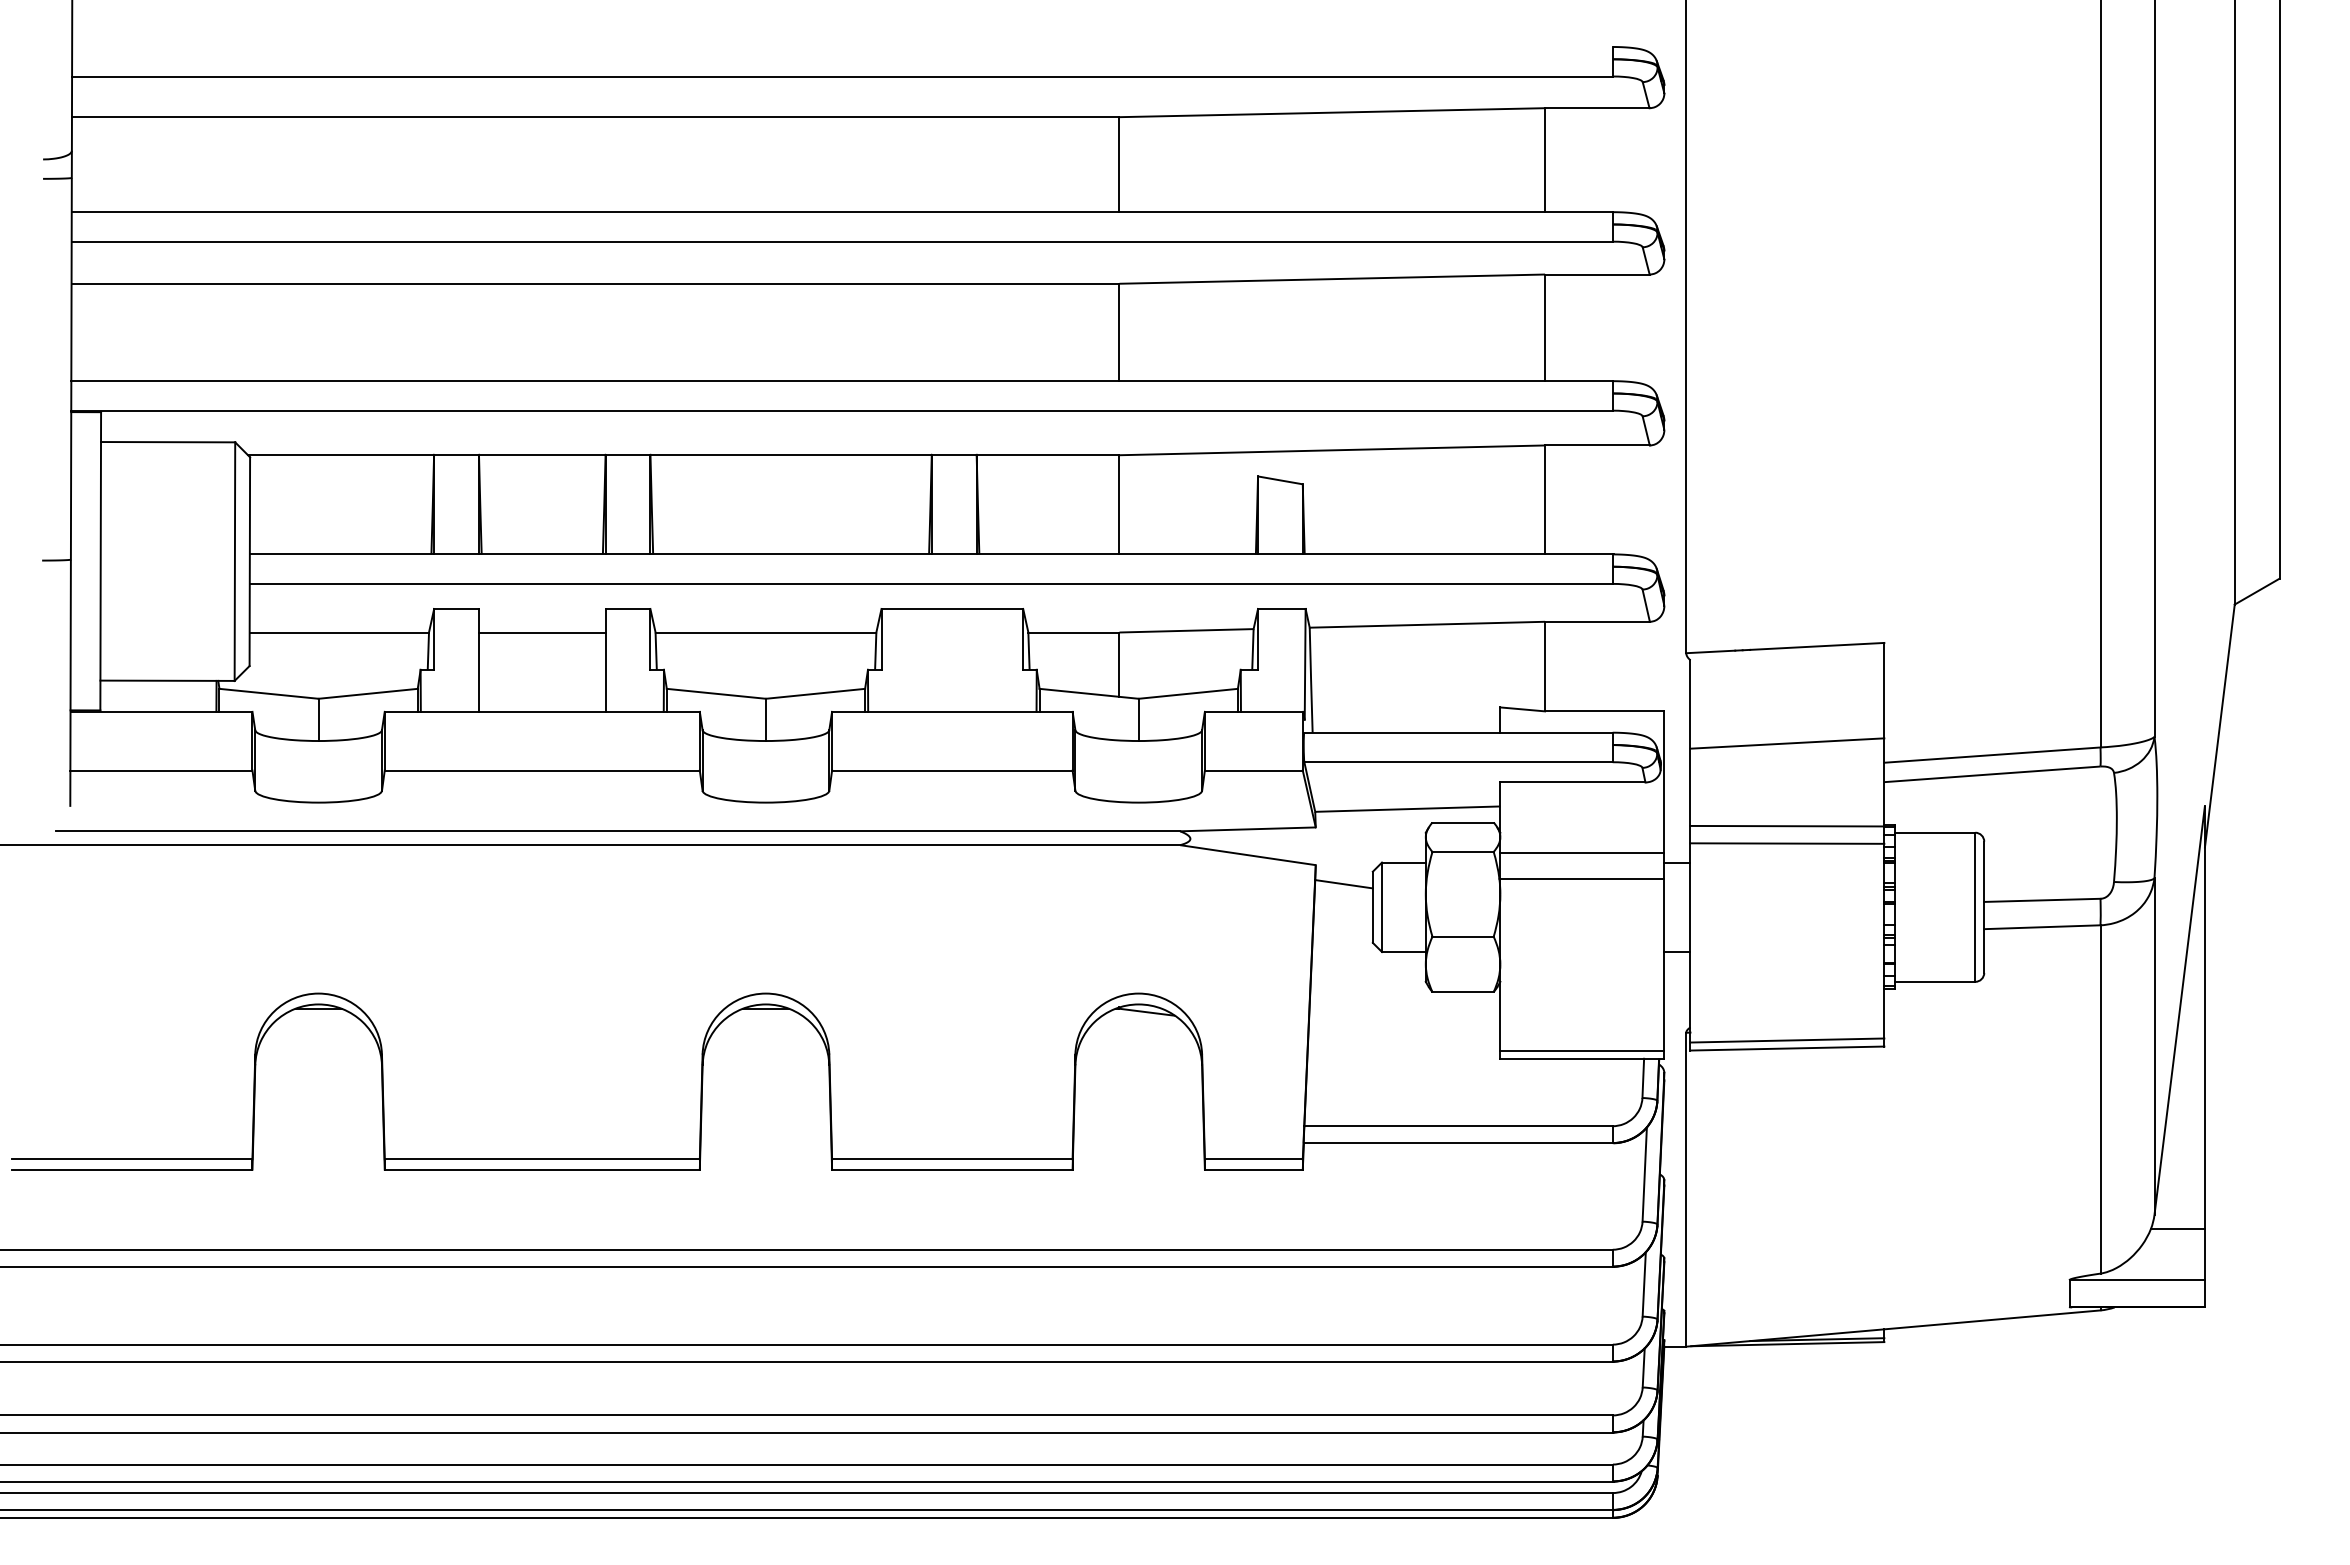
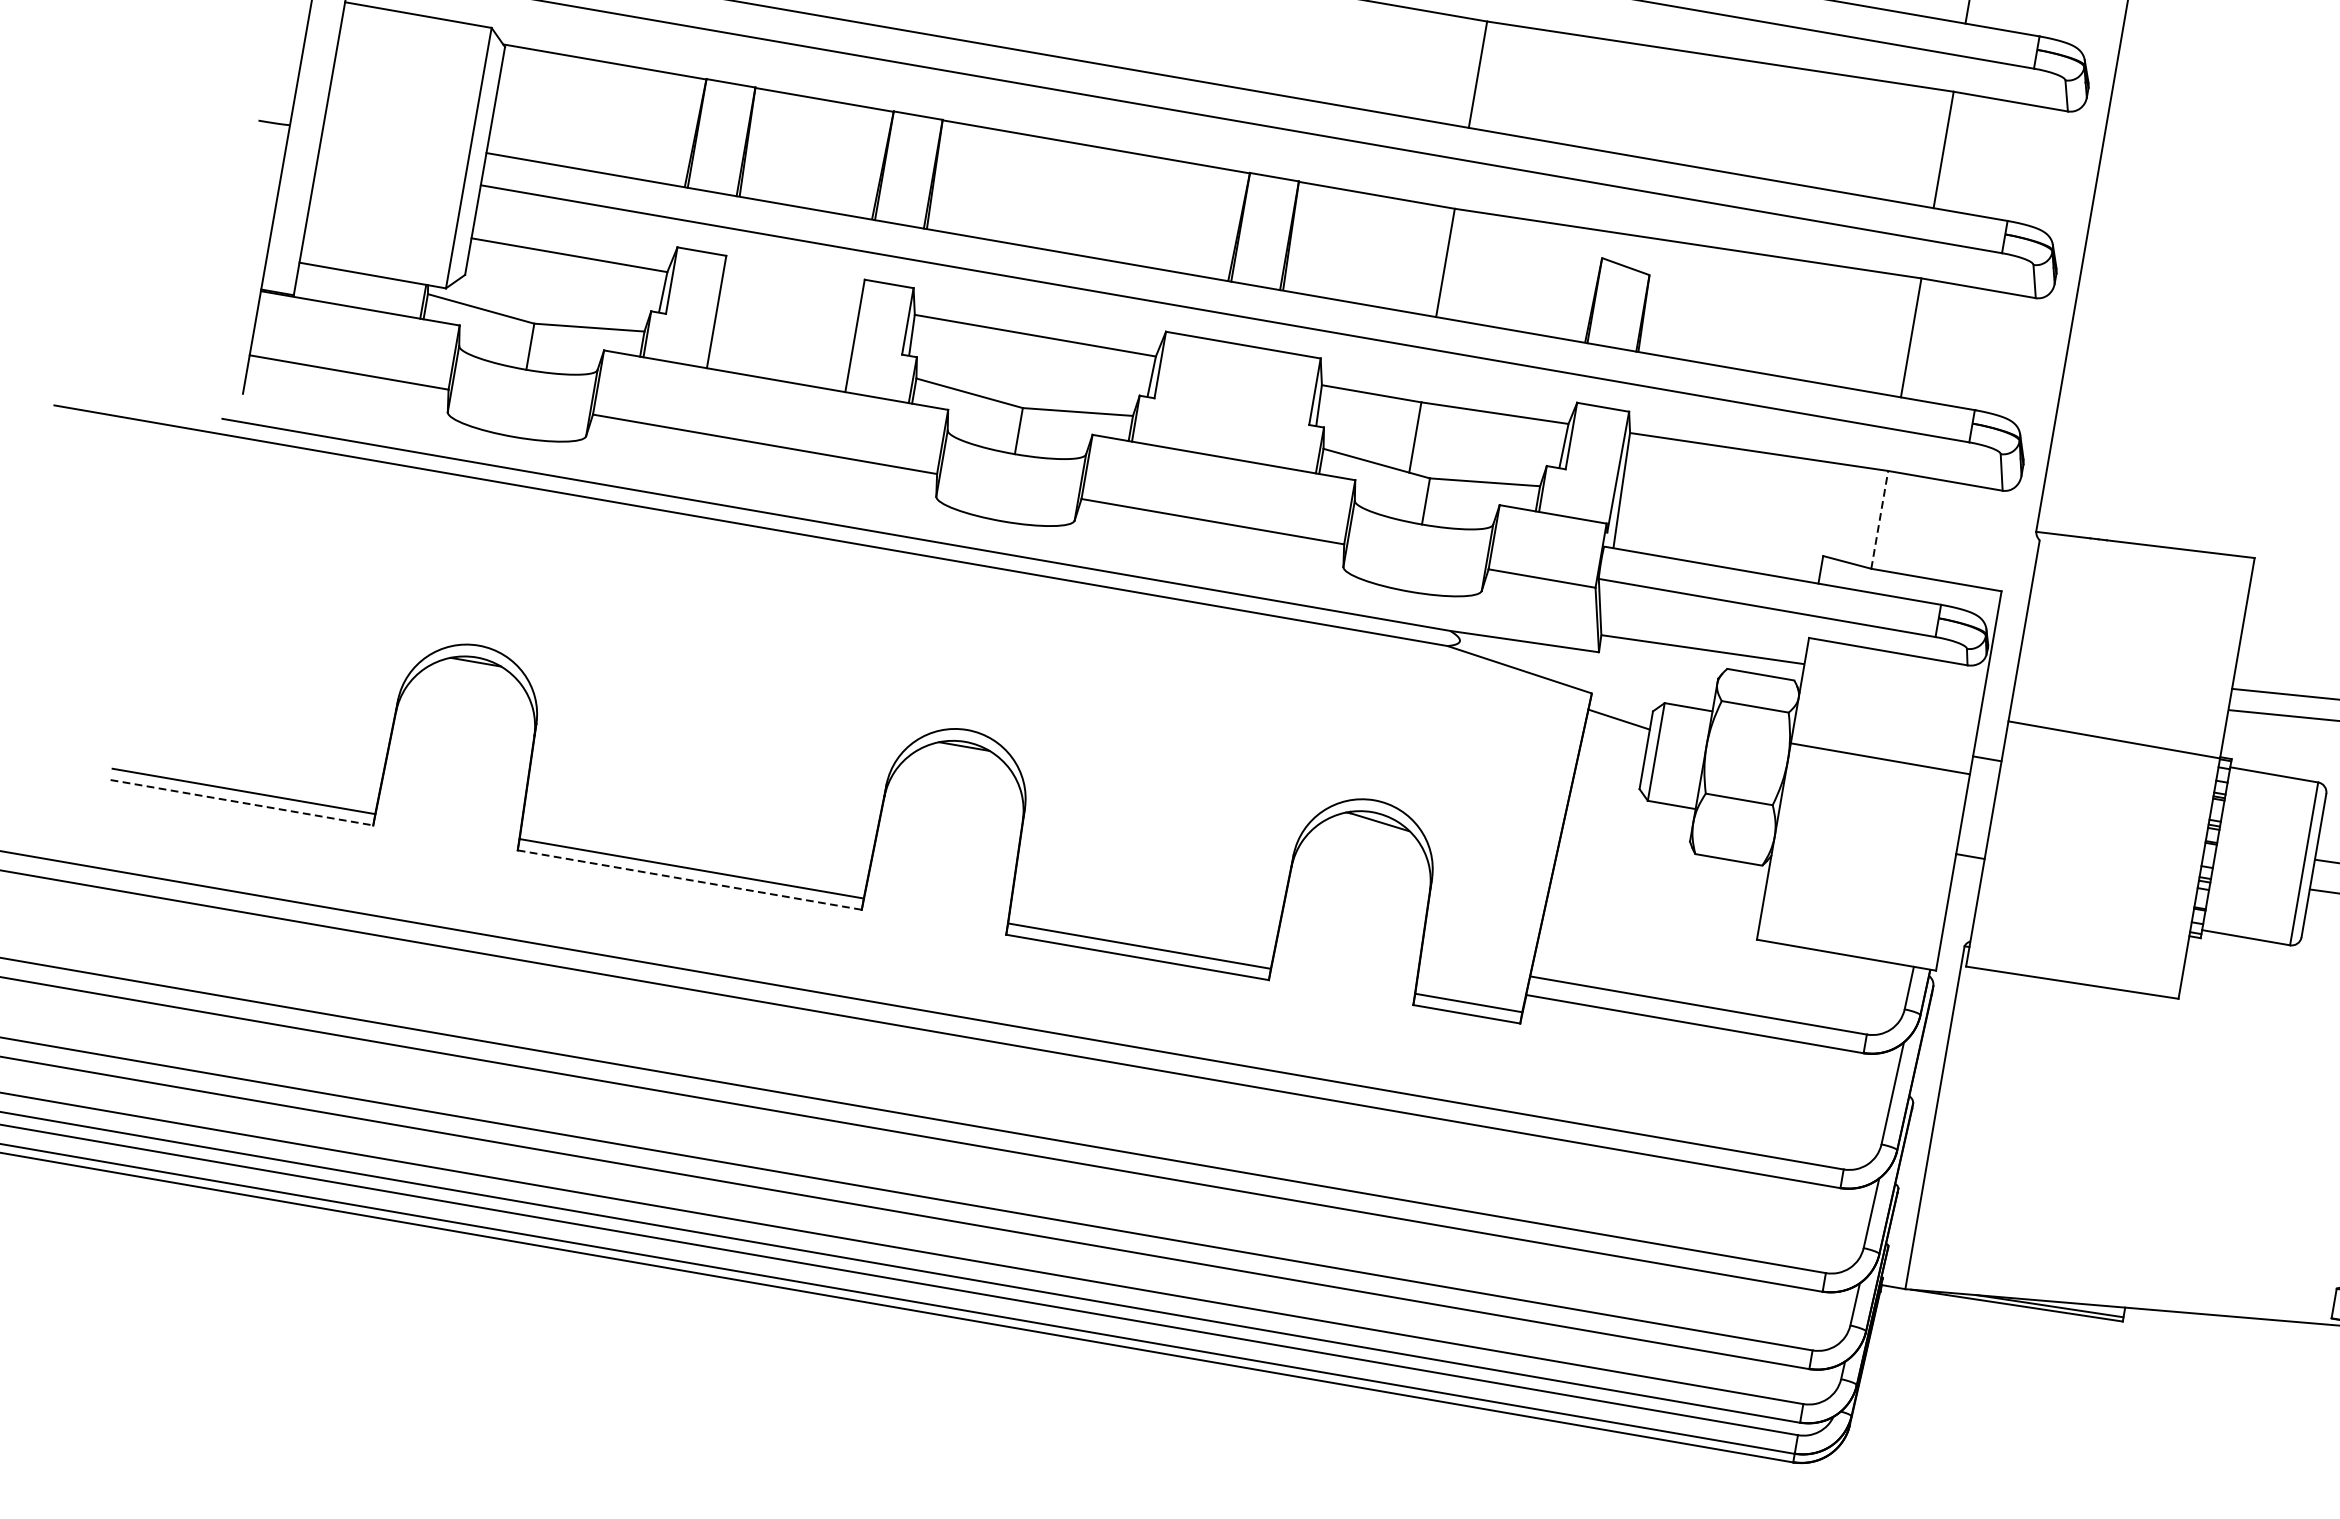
line: (541, 632) -> (790, 293), removed
line: (1545, 666) -> (1880, 519), solid -> dashed
line: (1787, 743) -> (2129, 649), removed
line: (1787, 843) -> (2111, 758), removed
line: (1582, 853) -> (1885, 731), removed
line: (1787, 1040) -> (2073, 973), removed
line: (1582, 1050) -> (1848, 946), removed
line: (132, 1169) -> (242, 802), solid -> dashed
line: (542, 1169) -> (690, 879), solid -> dashed

